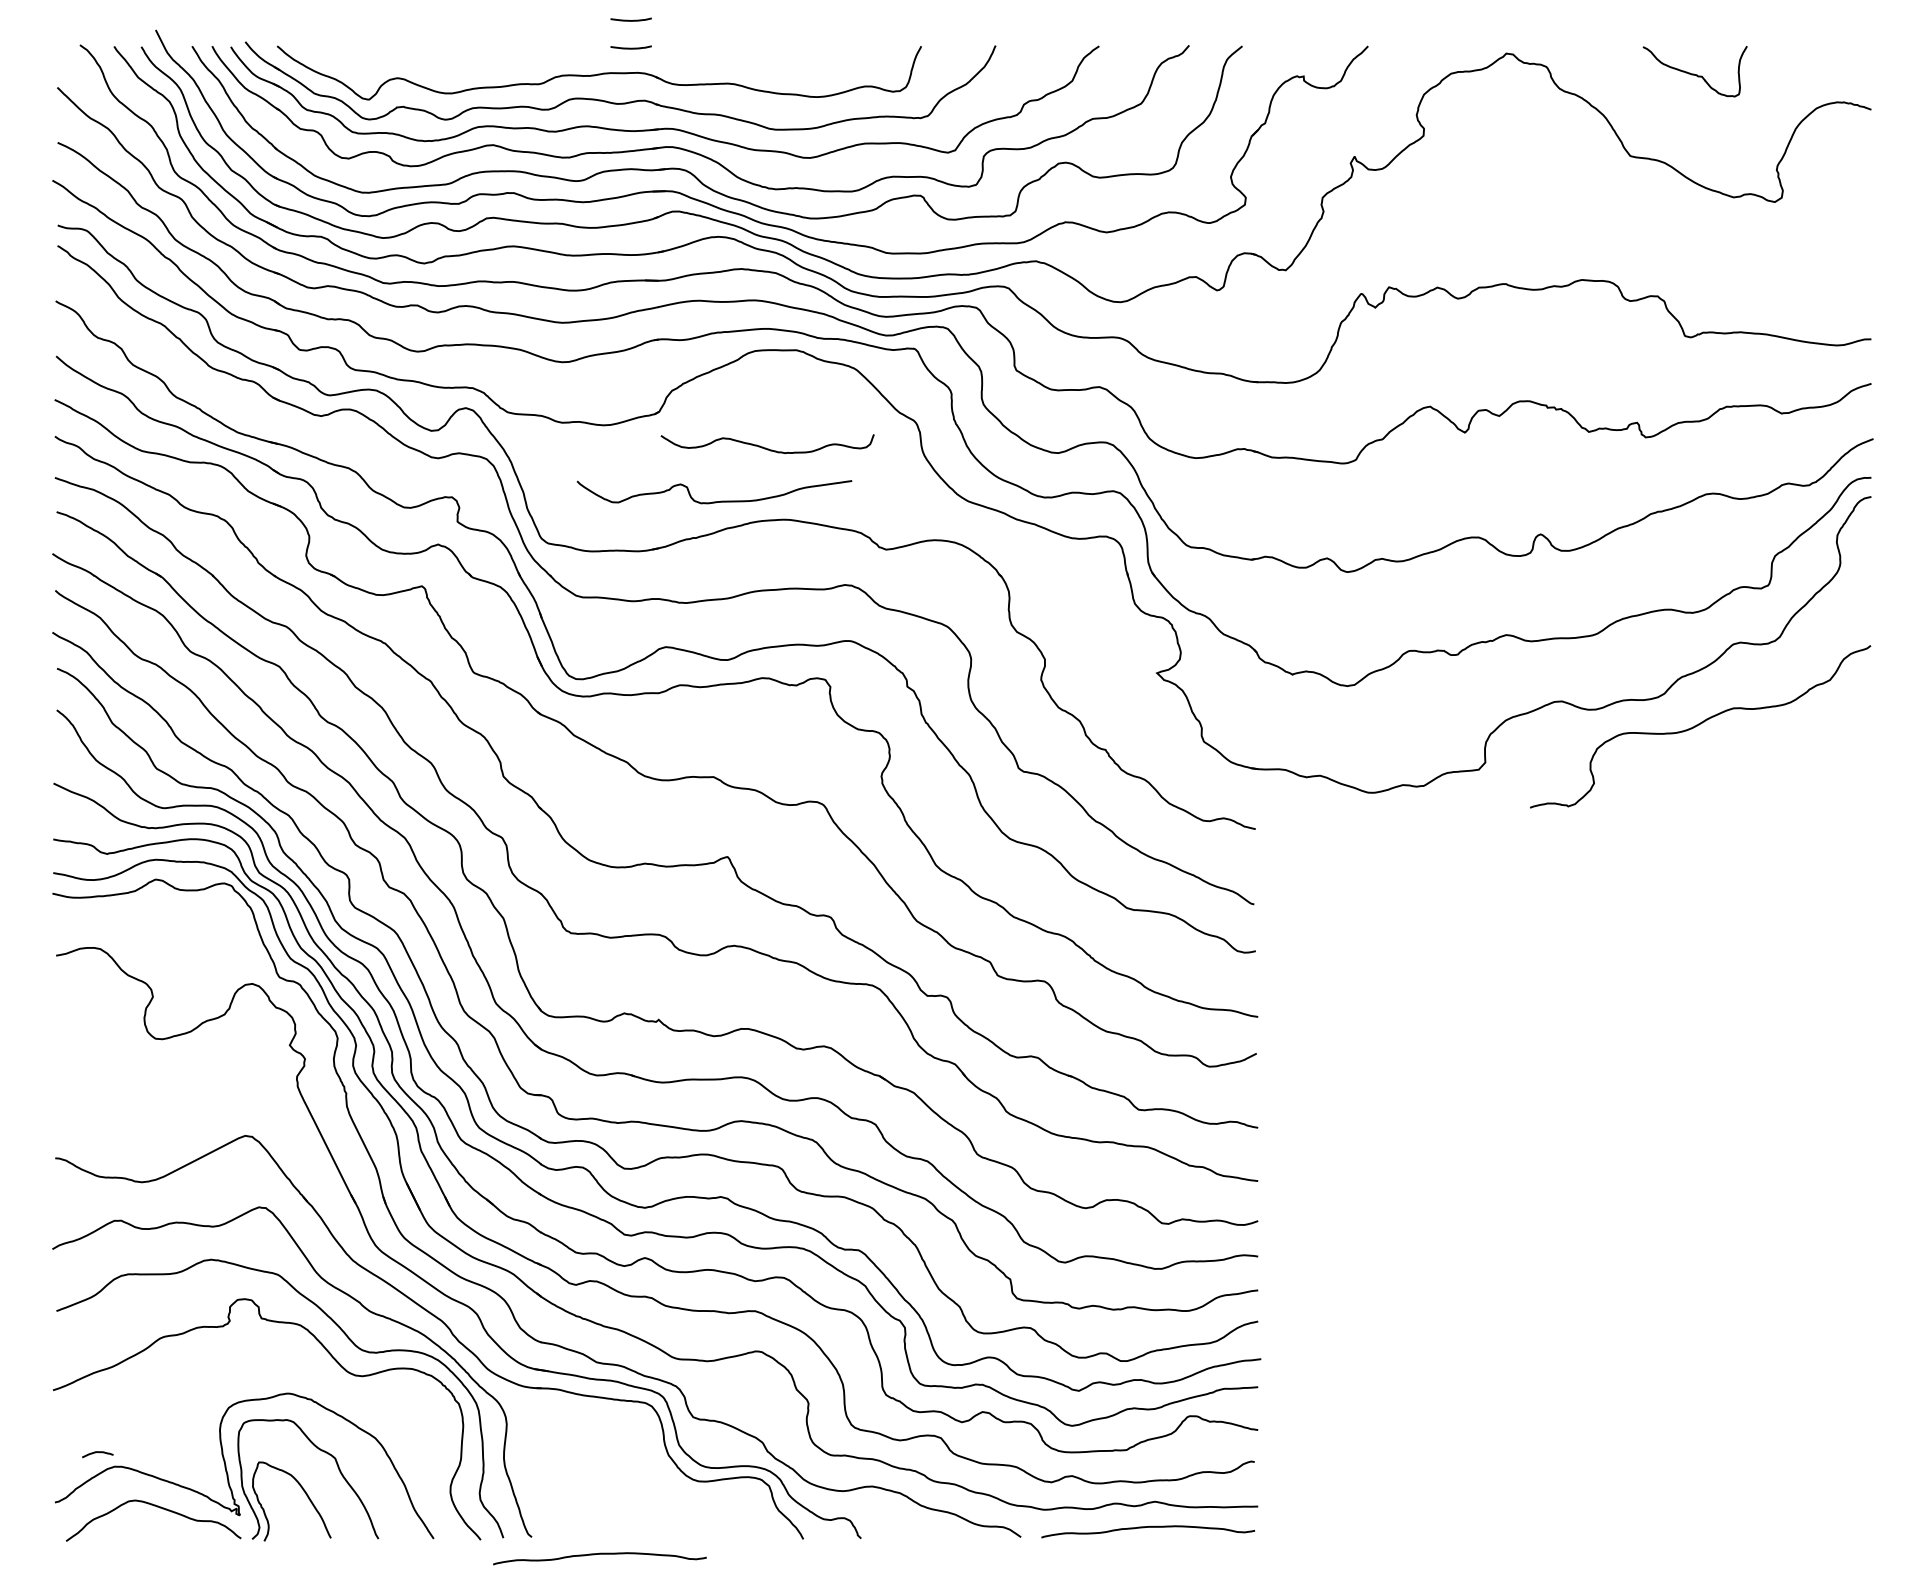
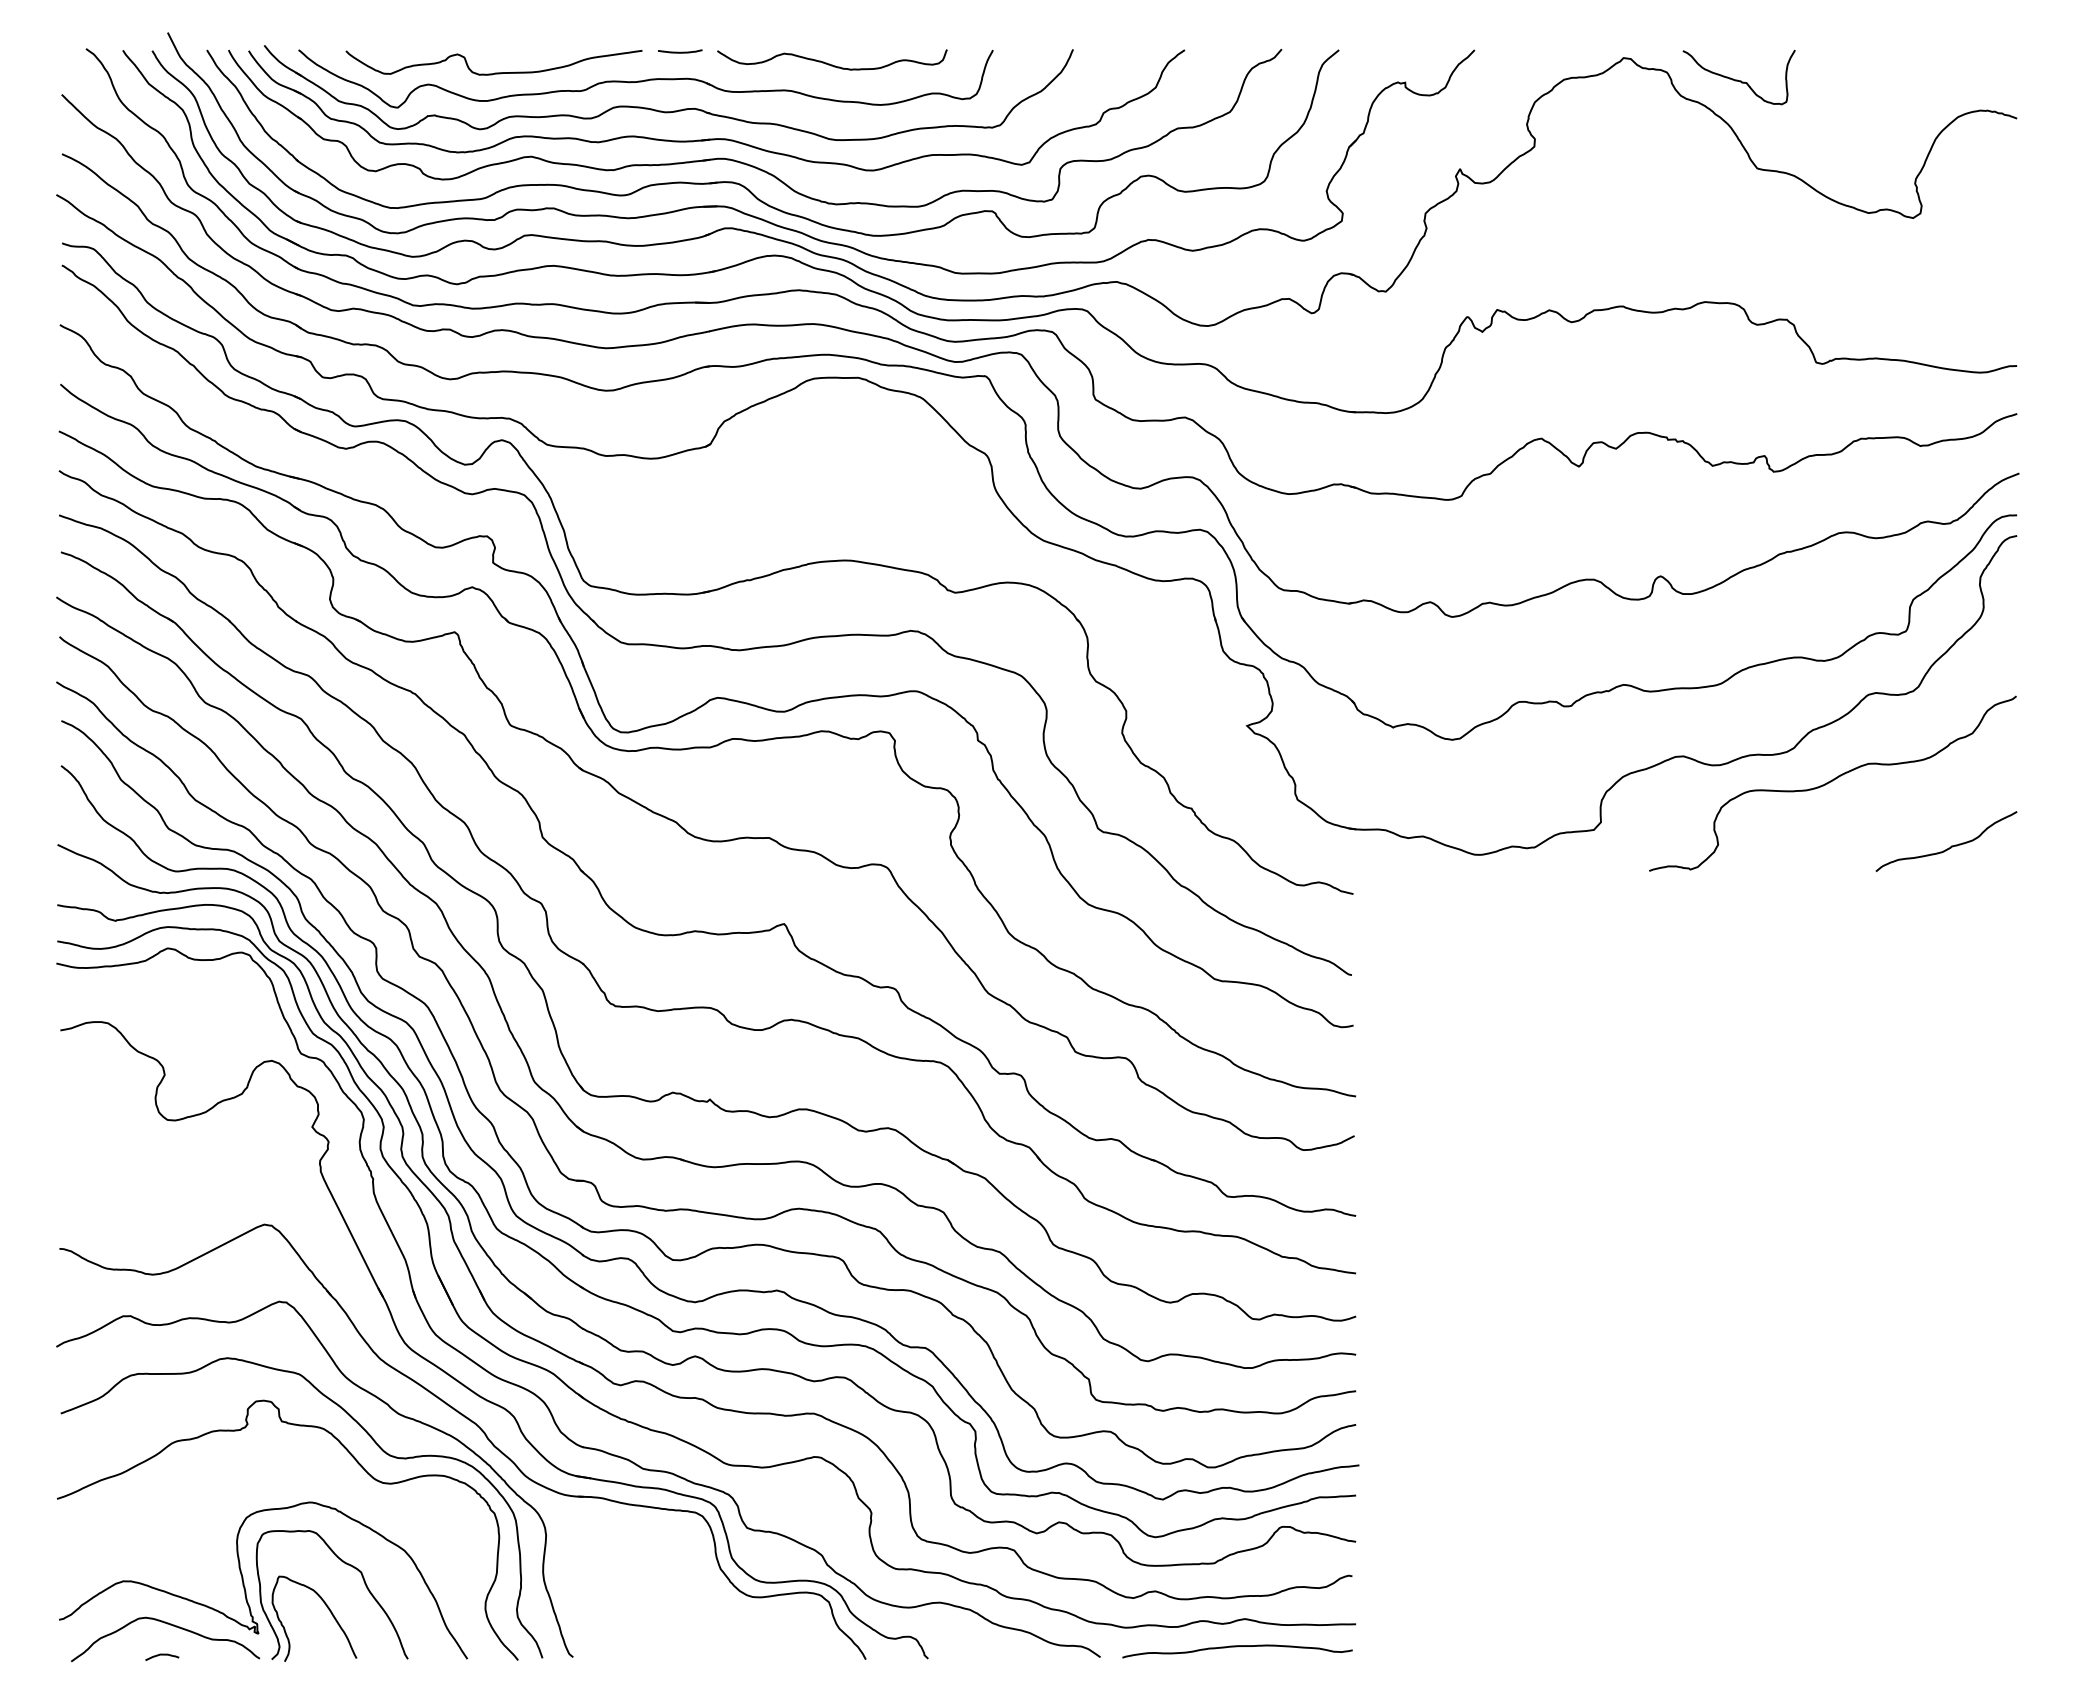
curve: (631, 19) -> (680, 21), removed
curve: (1693, 73) -> (1737, 79), moved
curve: (765, 447) -> (829, 63), moved
curve: (714, 501) -> (494, 72), moved
curve: (1807, 785) -> (1948, 847), added
curve: (97, 1452) -> (162, 1655), moved
curve: (599, 1555) -> (646, 1676), removed

